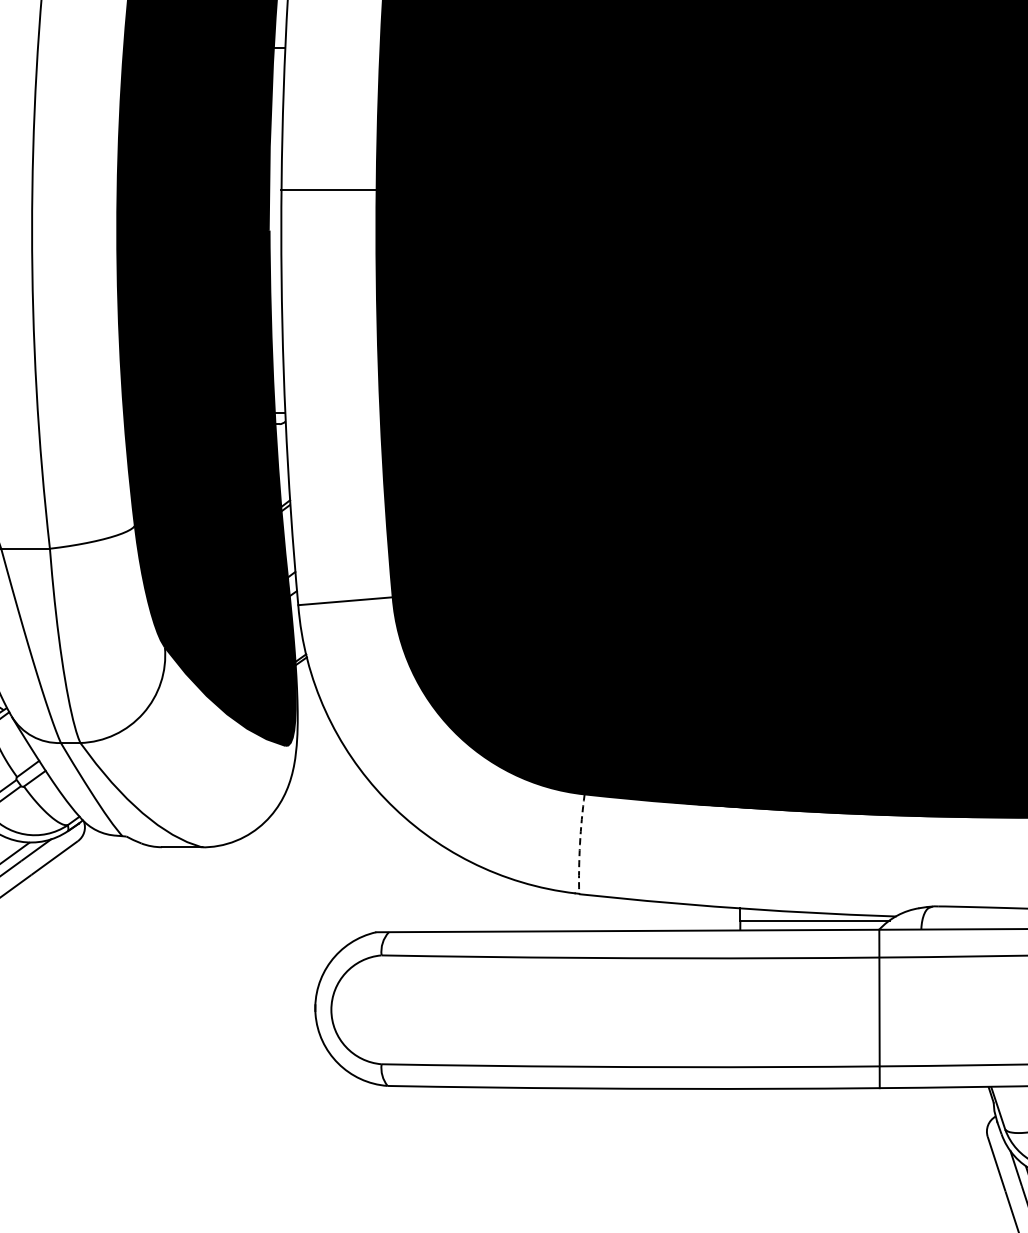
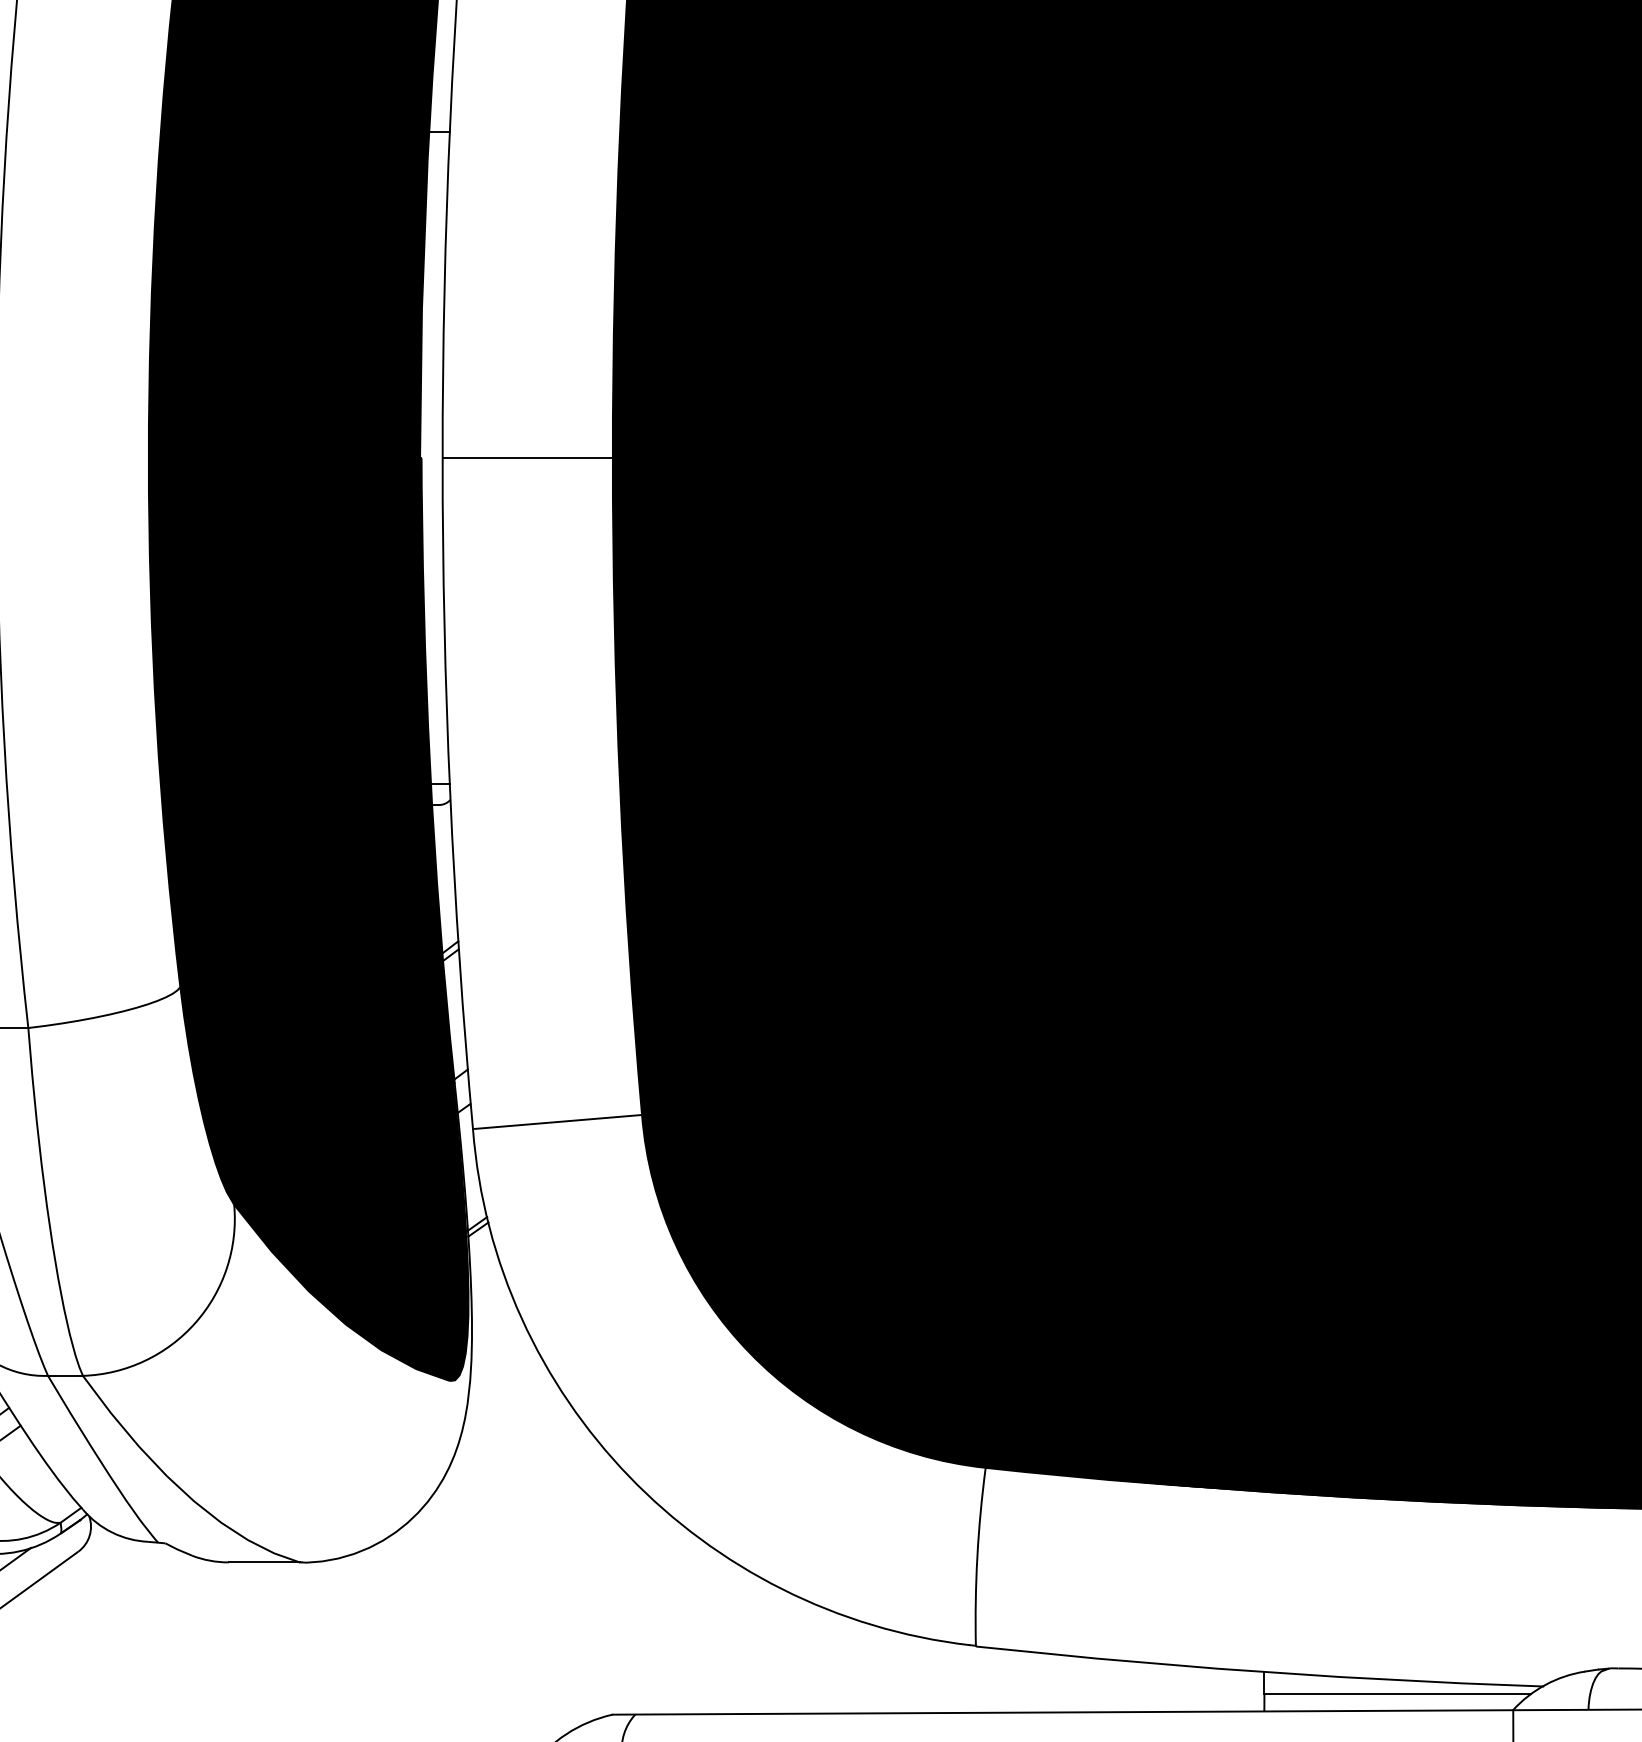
line: (328, 189) -> (527, 458), moved
arc: (580, 844) -> (978, 1557), dashed -> solid

